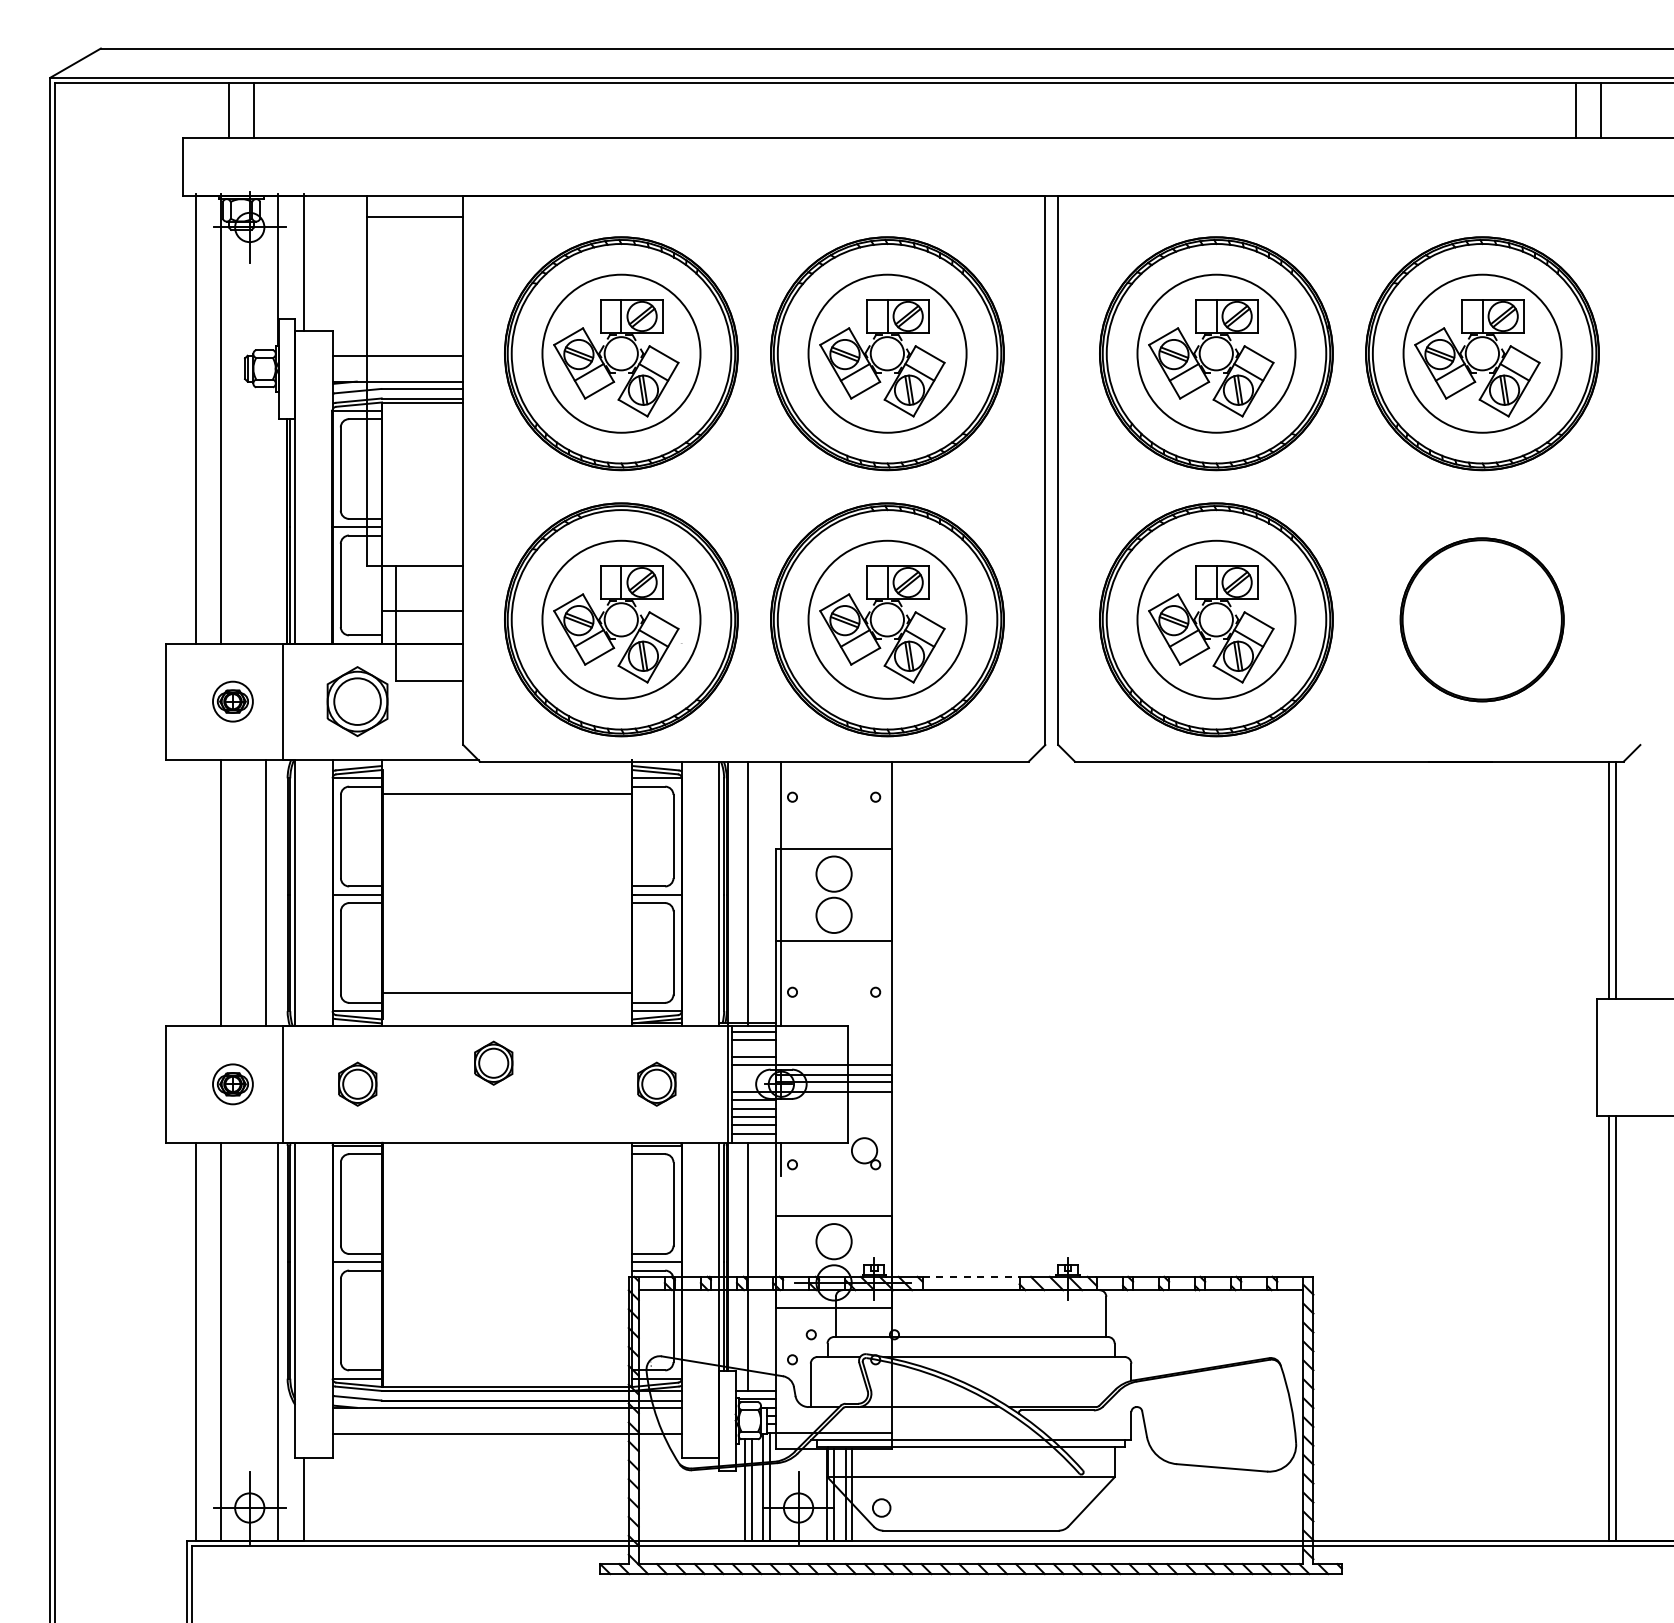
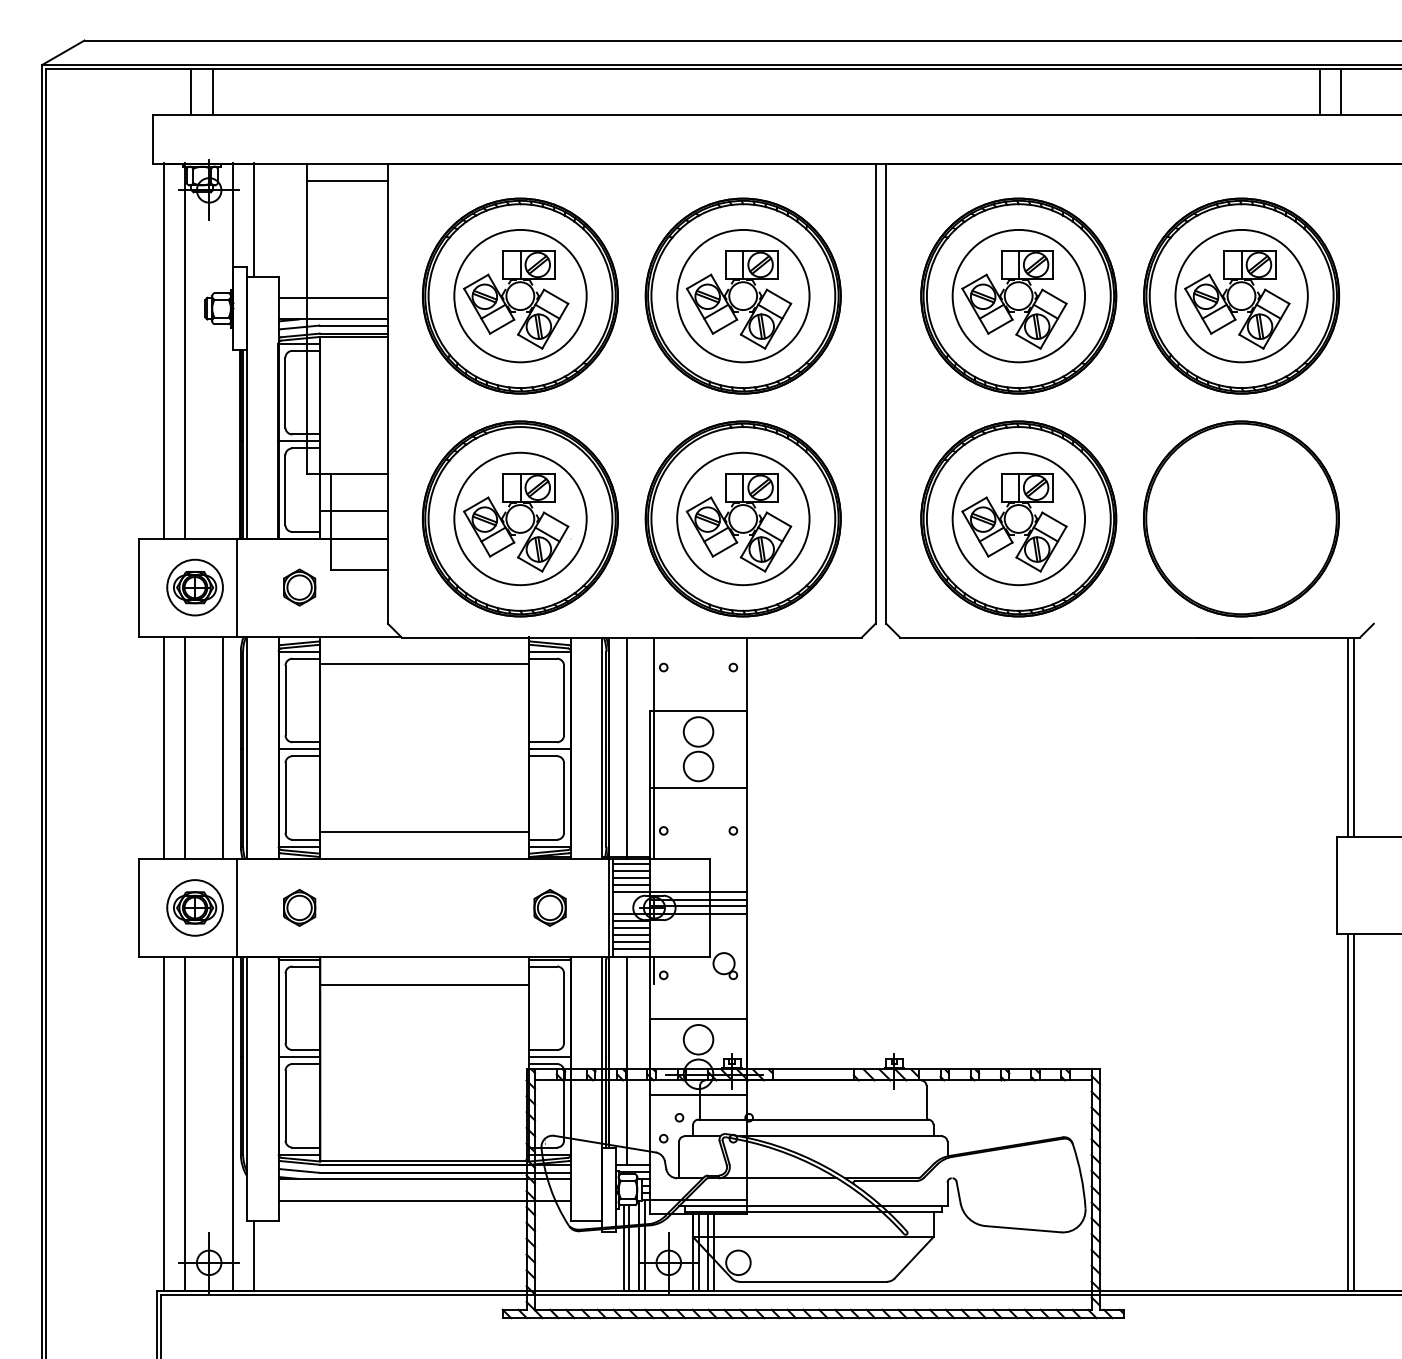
part: (1481, 619) -> (1240, 518), size x1.43
part: (232, 701) -> (194, 587), size x1.67
part: (357, 701) -> (299, 587), size x0.62
line: (195, 893) -> (163, 748), added
line: (753, 1048) -> (631, 877), added
part: (493, 1062) -> (413, 889), removed
part: (232, 1084) -> (194, 908), size x1.67
line: (506, 1176) -> (424, 985), added
line: (971, 1276) -> (813, 1068), dashed -> solid
circle: (881, 1507) -> (738, 1262), size x1.67

